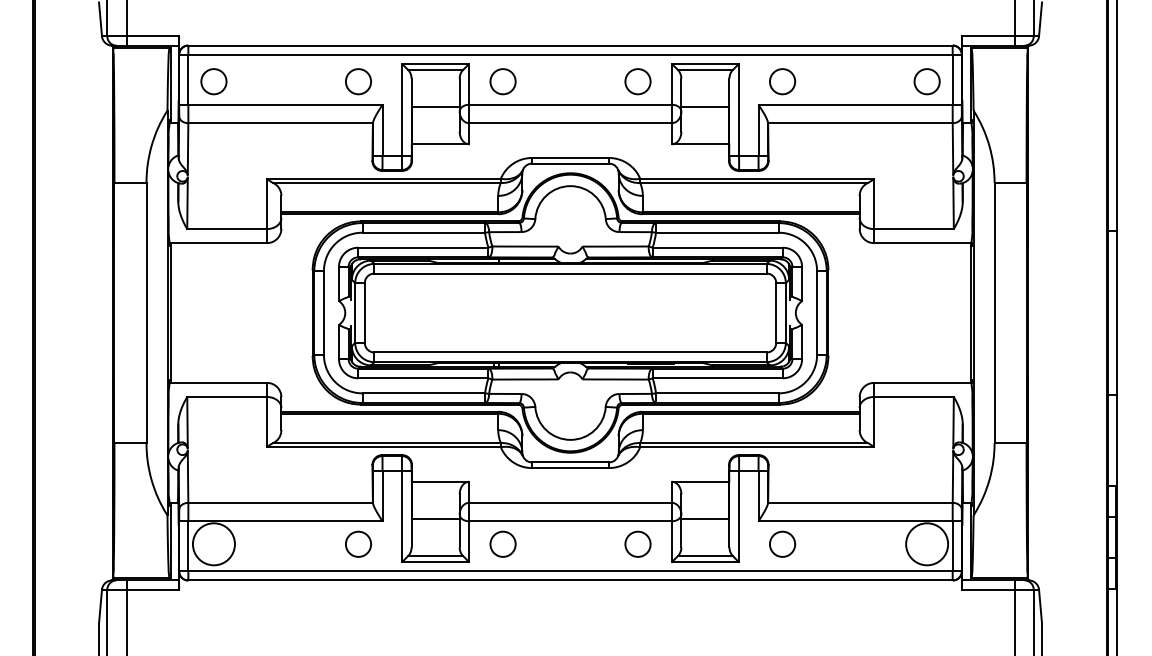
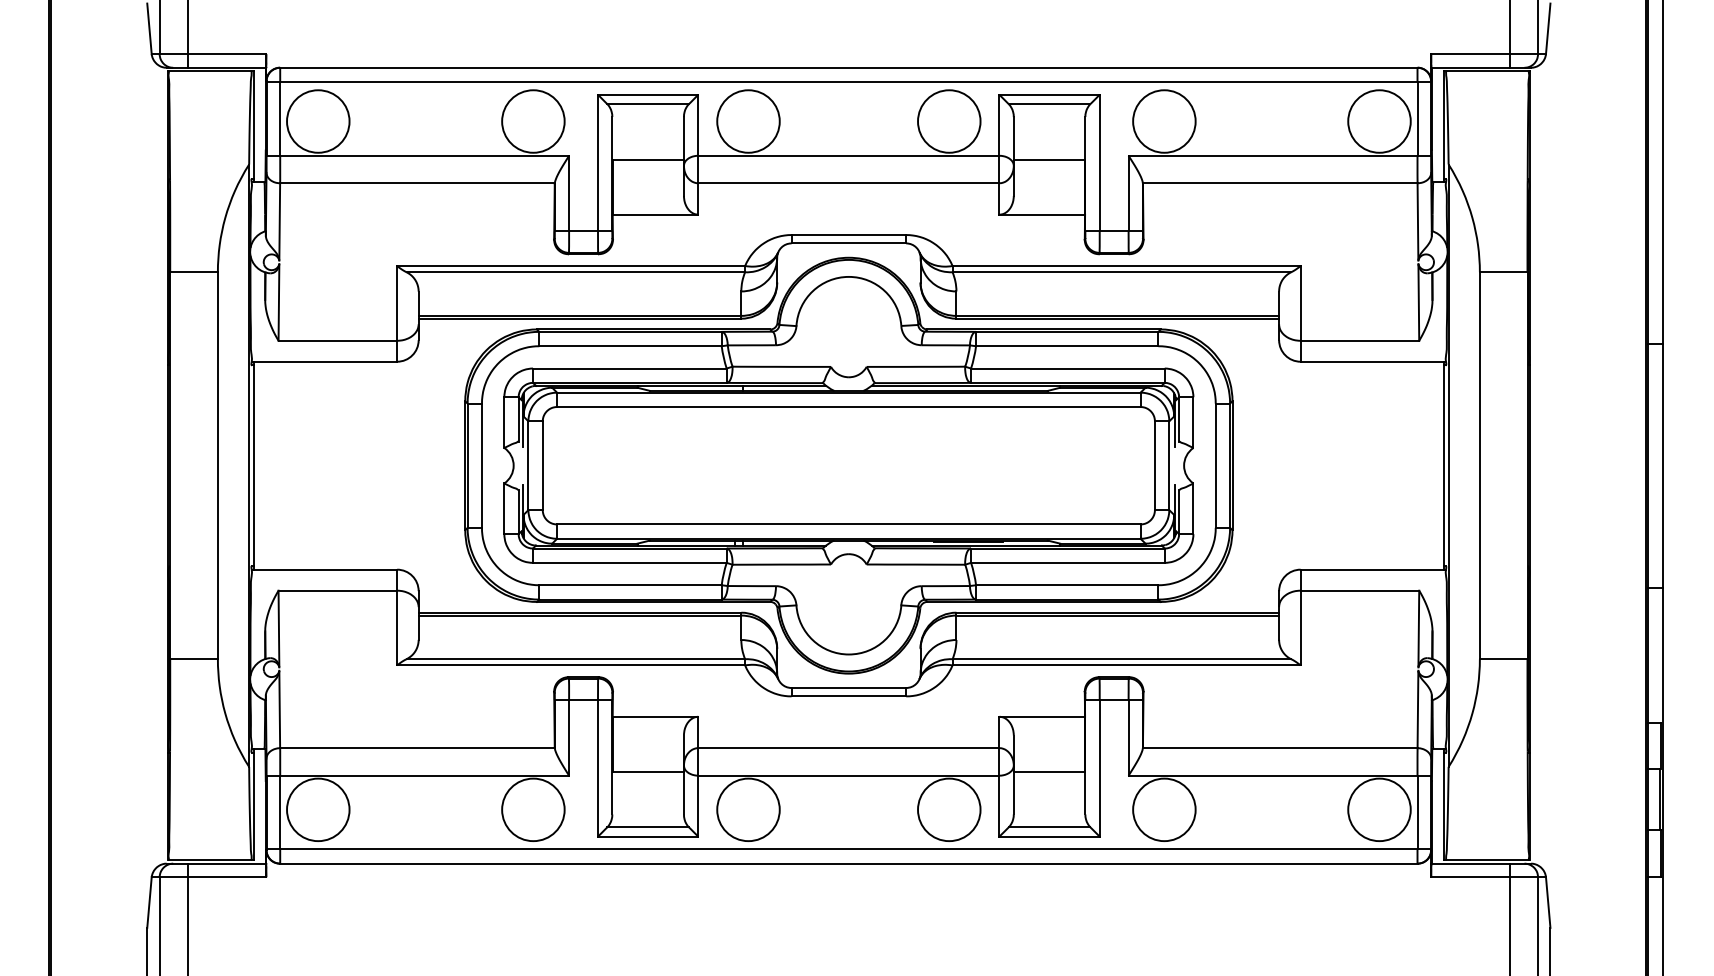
circle: (213, 81) -> (317, 121), size x1.67
circle: (358, 81) -> (533, 121), size x1.67
circle: (503, 81) -> (749, 121), size x1.67
circle: (638, 81) -> (950, 121), size x1.67
circle: (782, 81) -> (1164, 121), size x1.67
circle: (927, 81) -> (1380, 121), size x1.67
circle: (358, 544) -> (533, 810), size x1.67
circle: (503, 544) -> (749, 810), size x1.67
circle: (638, 544) -> (950, 810), size x1.67
circle: (782, 544) -> (1164, 810), size x1.67

